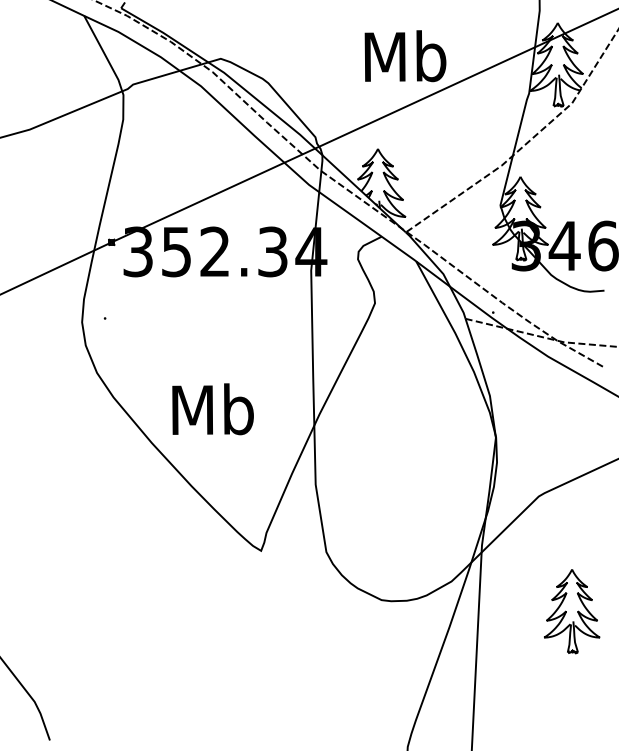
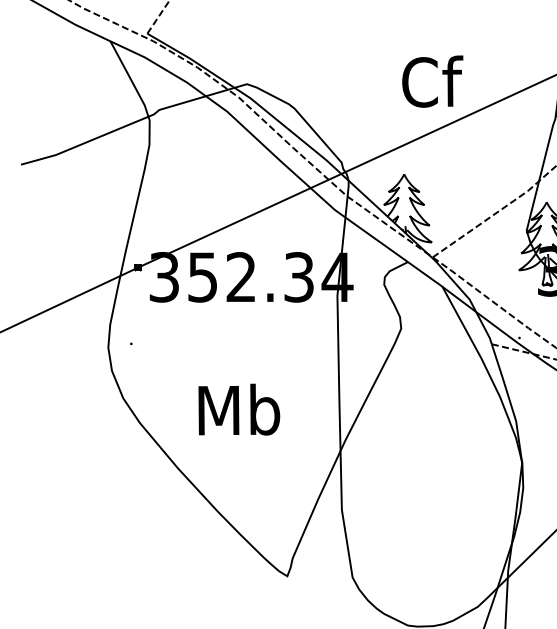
text: (405, 56) -> (431, 81), Mb -> Cf
text: (212, 409) -> (238, 409), moved

